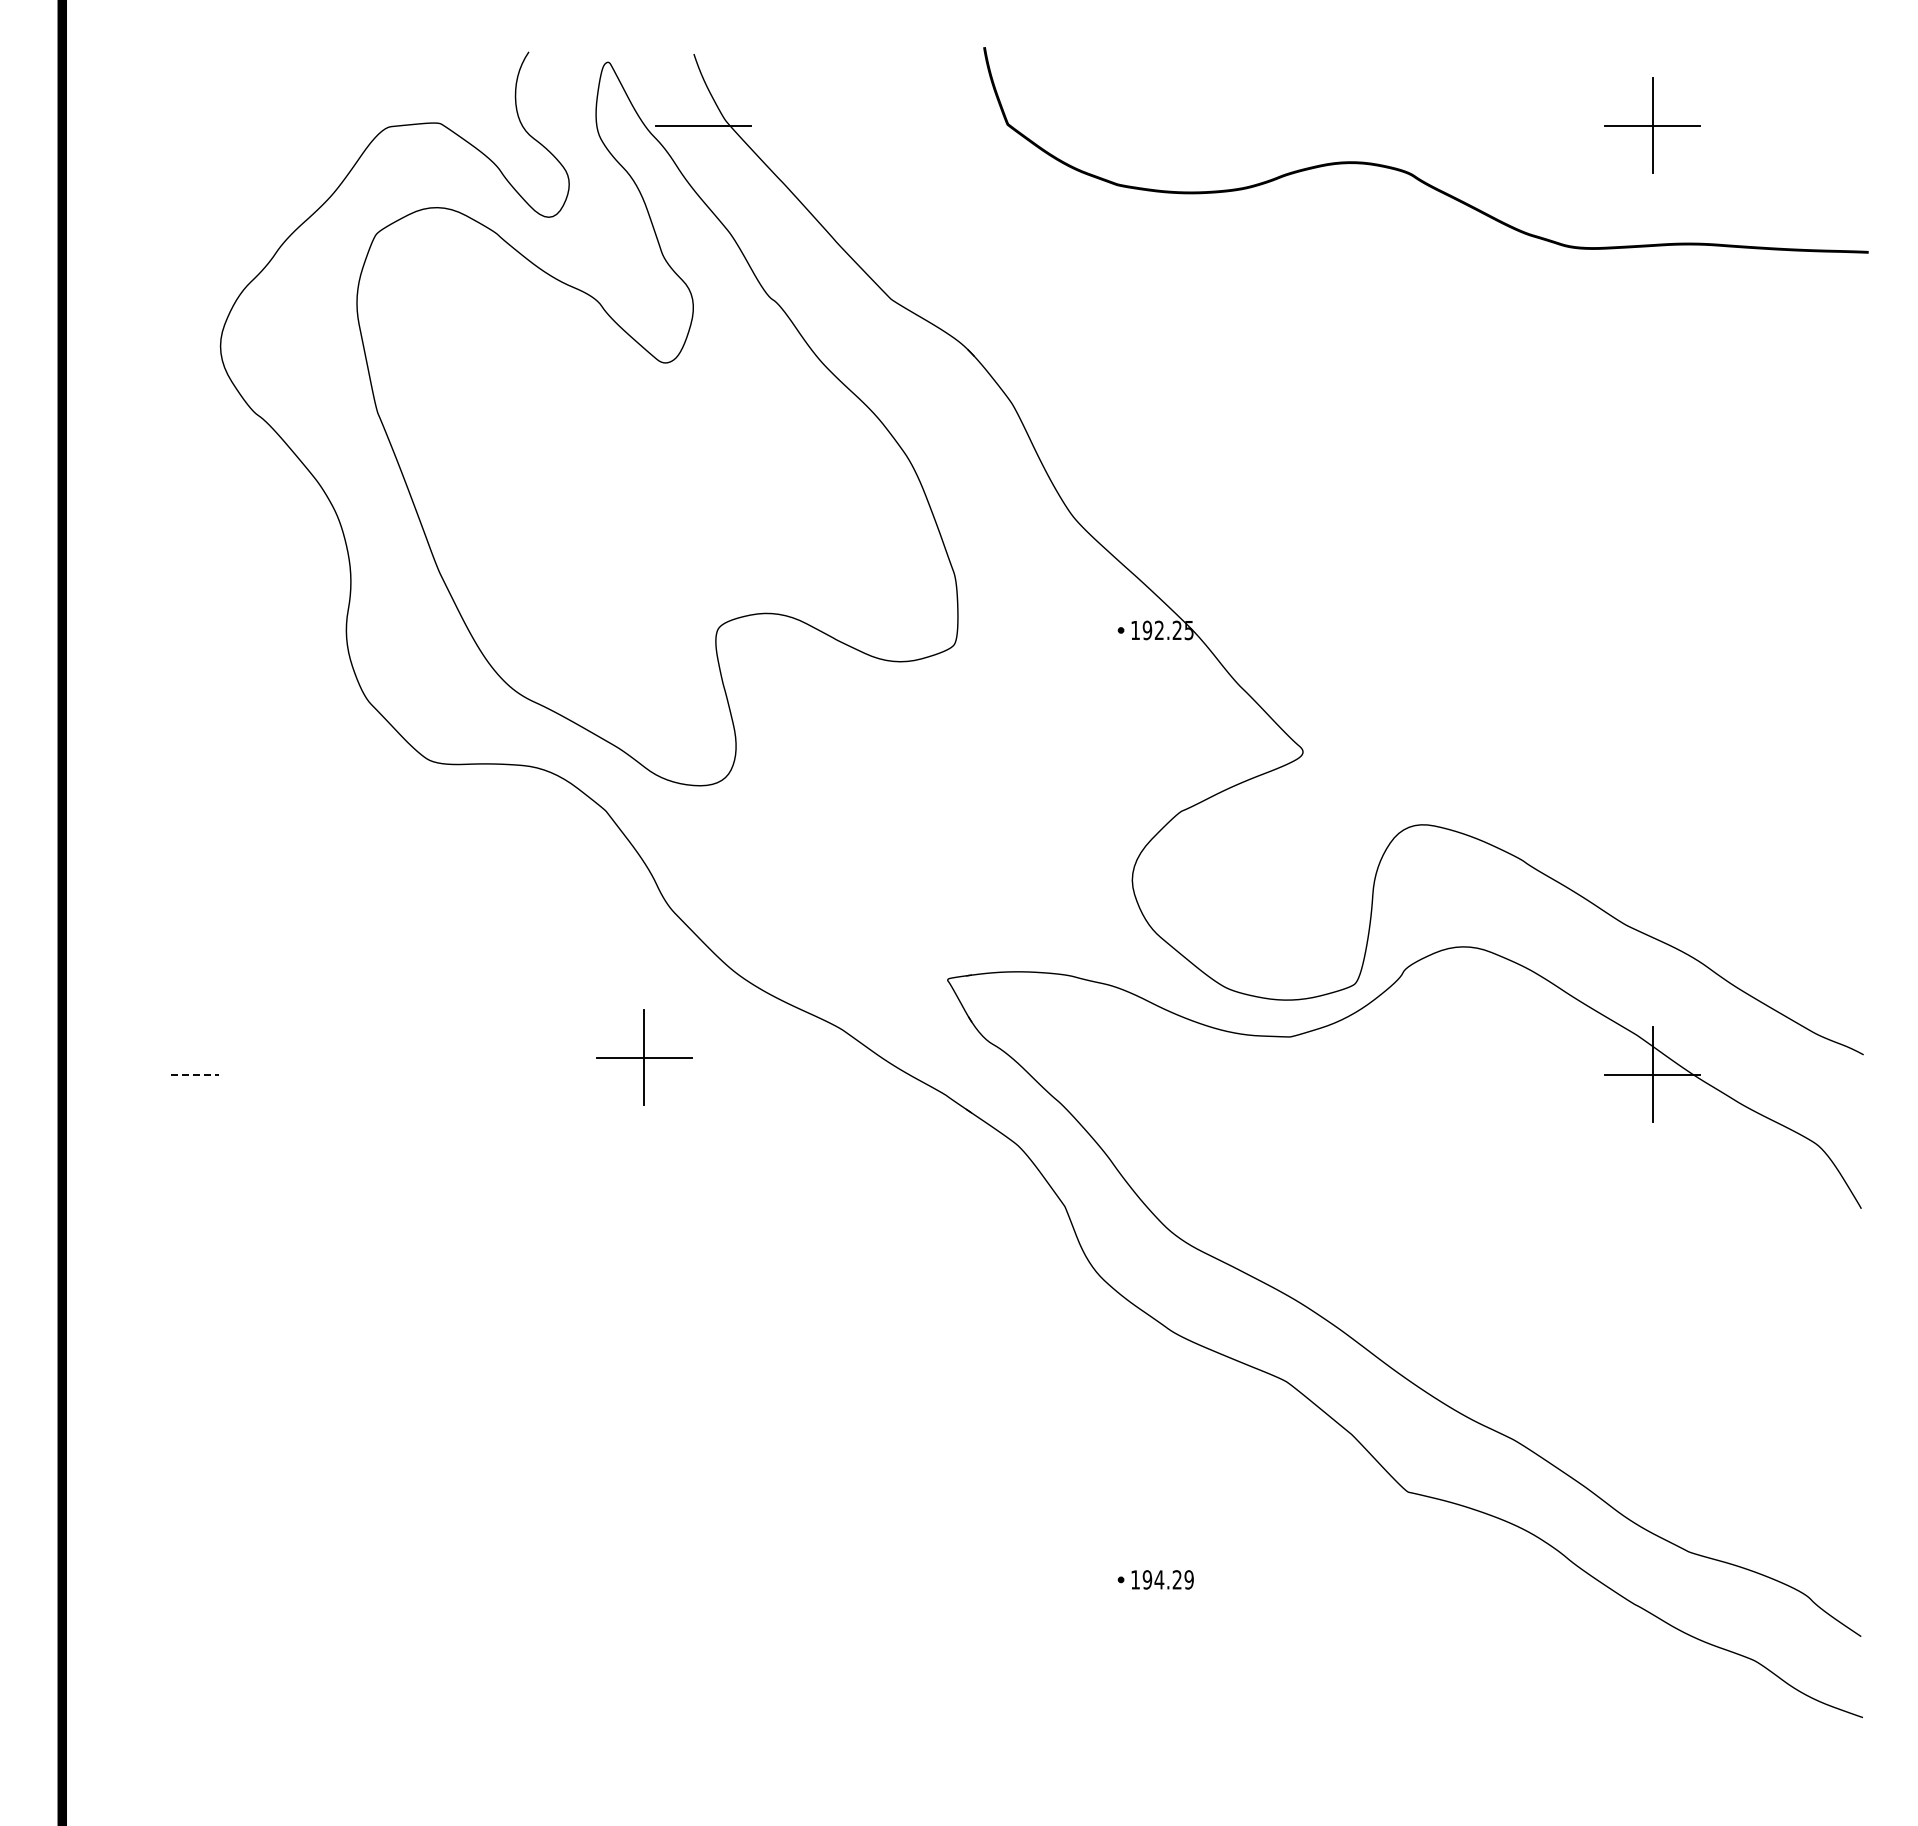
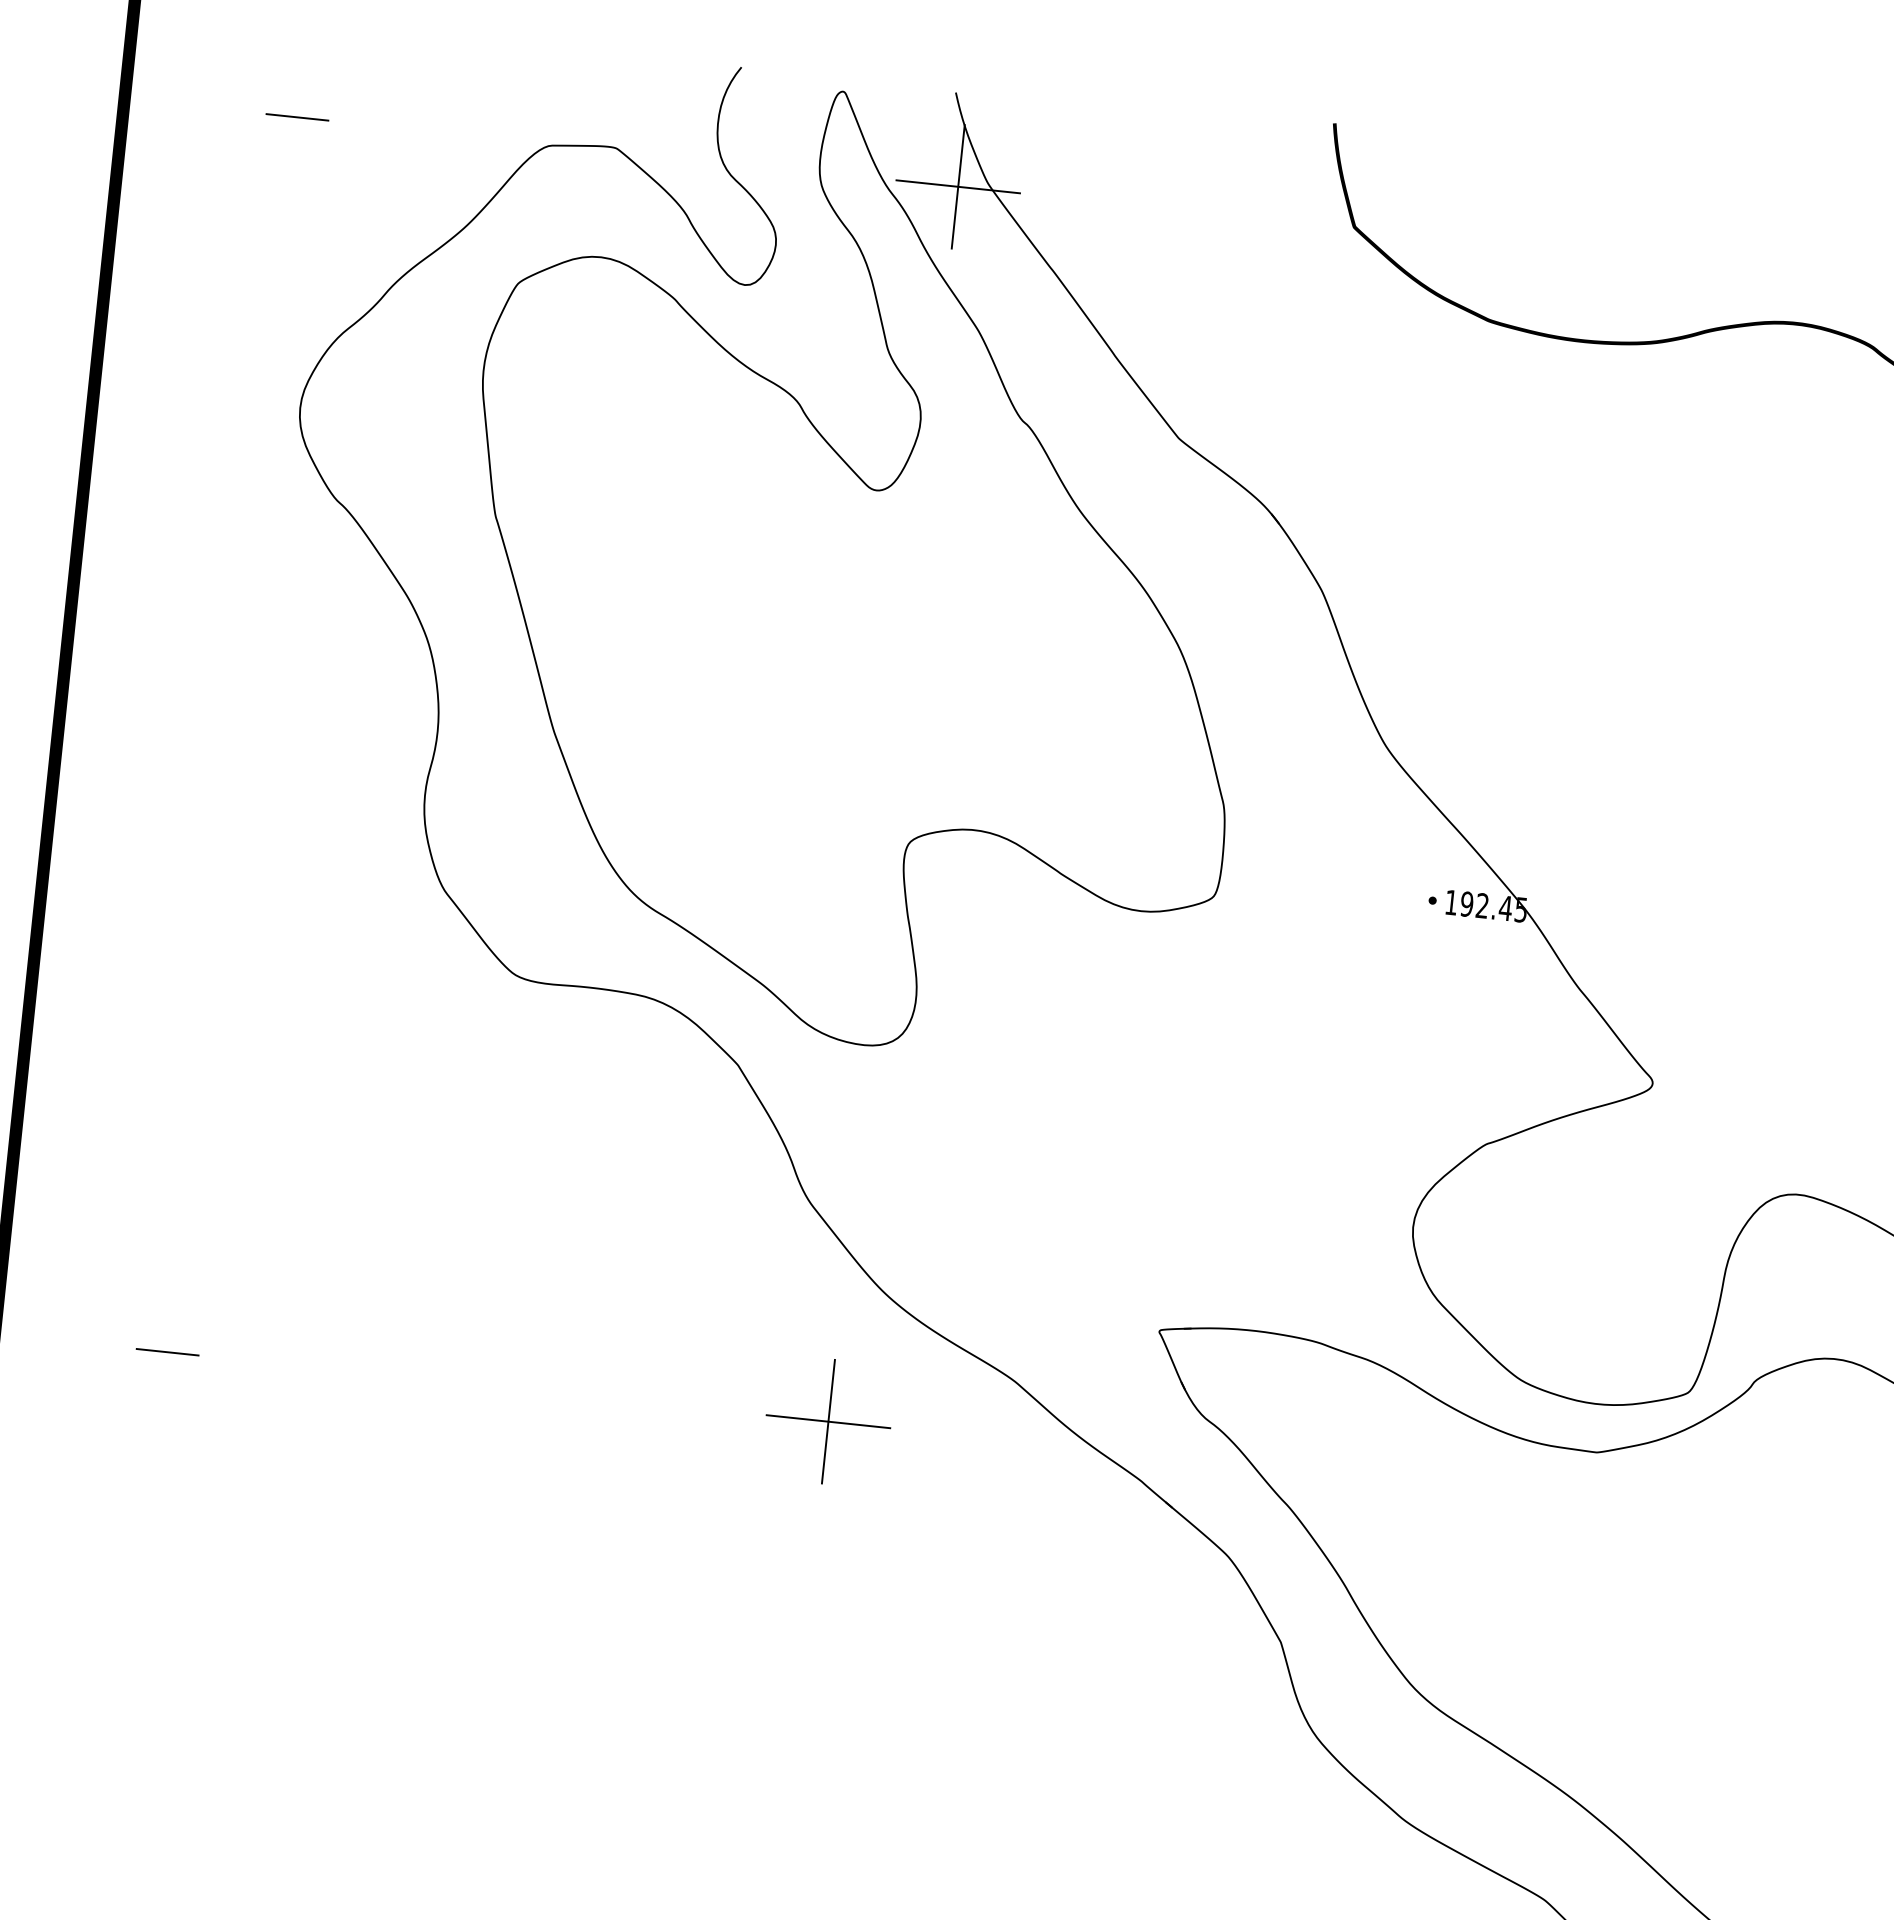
line: (194, 125) -> (296, 117), added
line: (703, 125) -> (958, 186), added
text: (1177, 629) -> (1506, 907), 192.25 -> 192.45
part: (644, 1057) -> (828, 1421), moved
line: (195, 1074) -> (168, 1351), dashed -> solid

